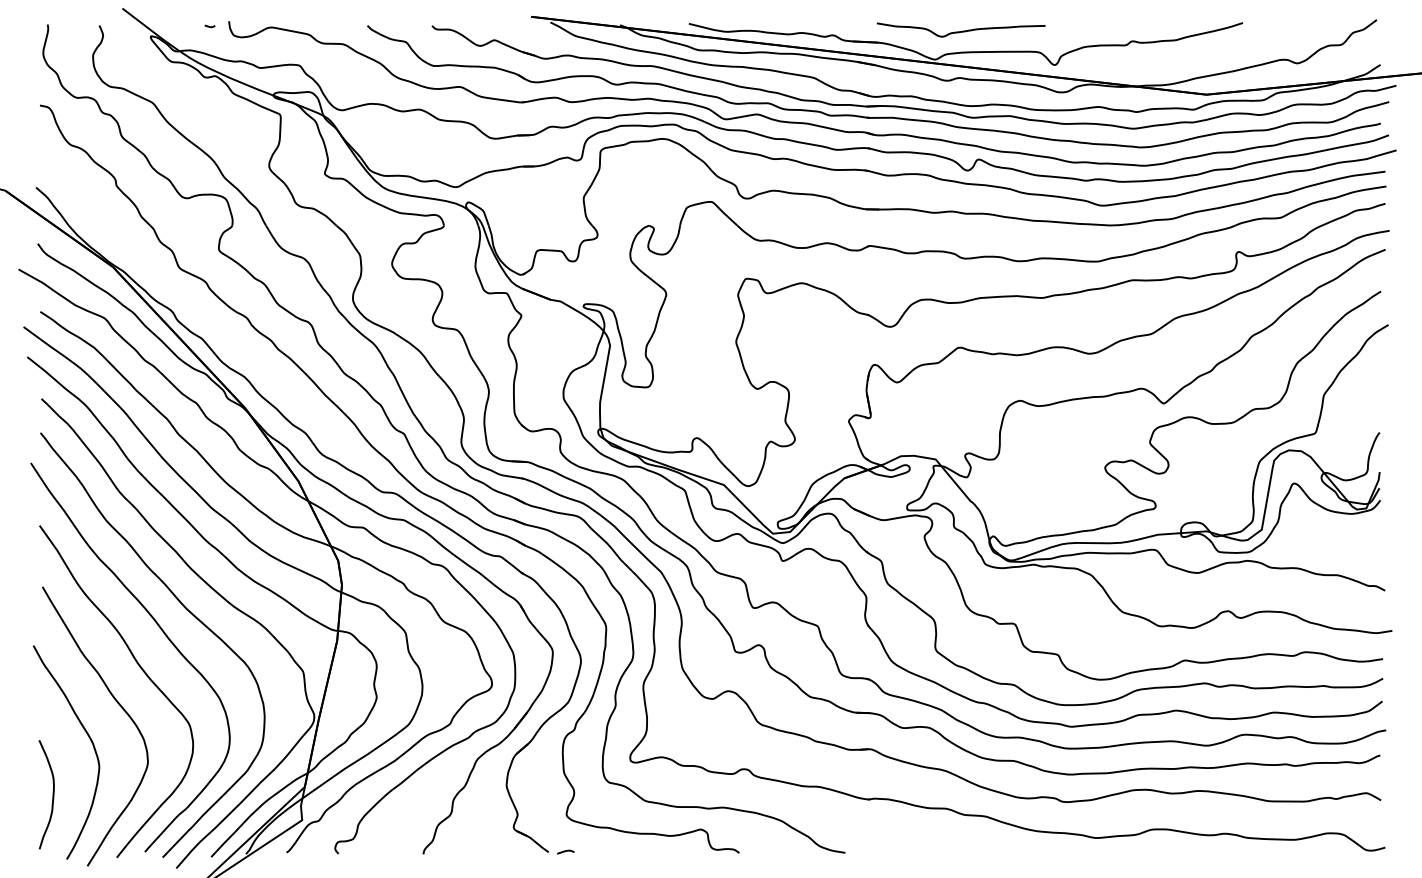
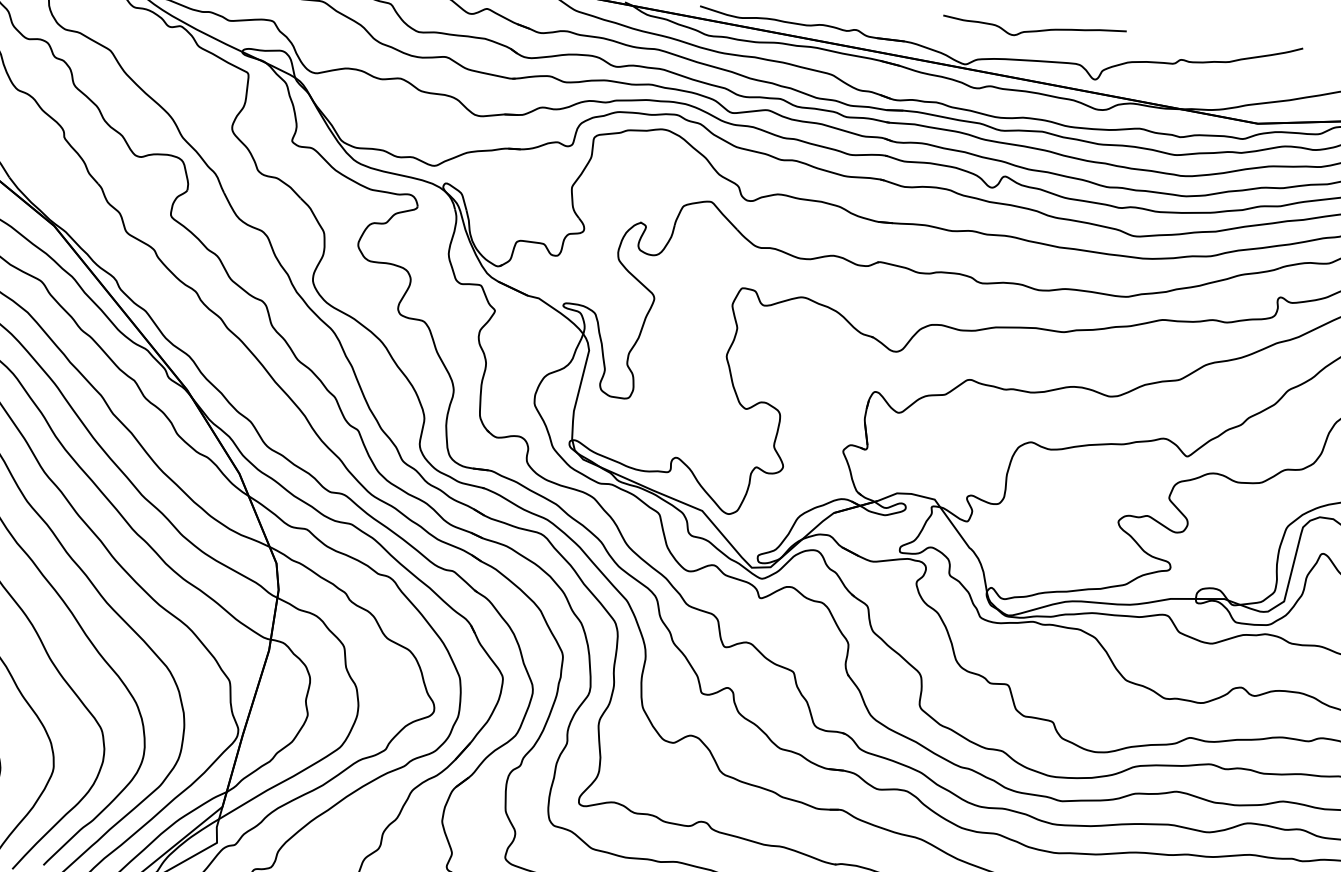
curve: (960, 31) -> (1033, 30), moved

